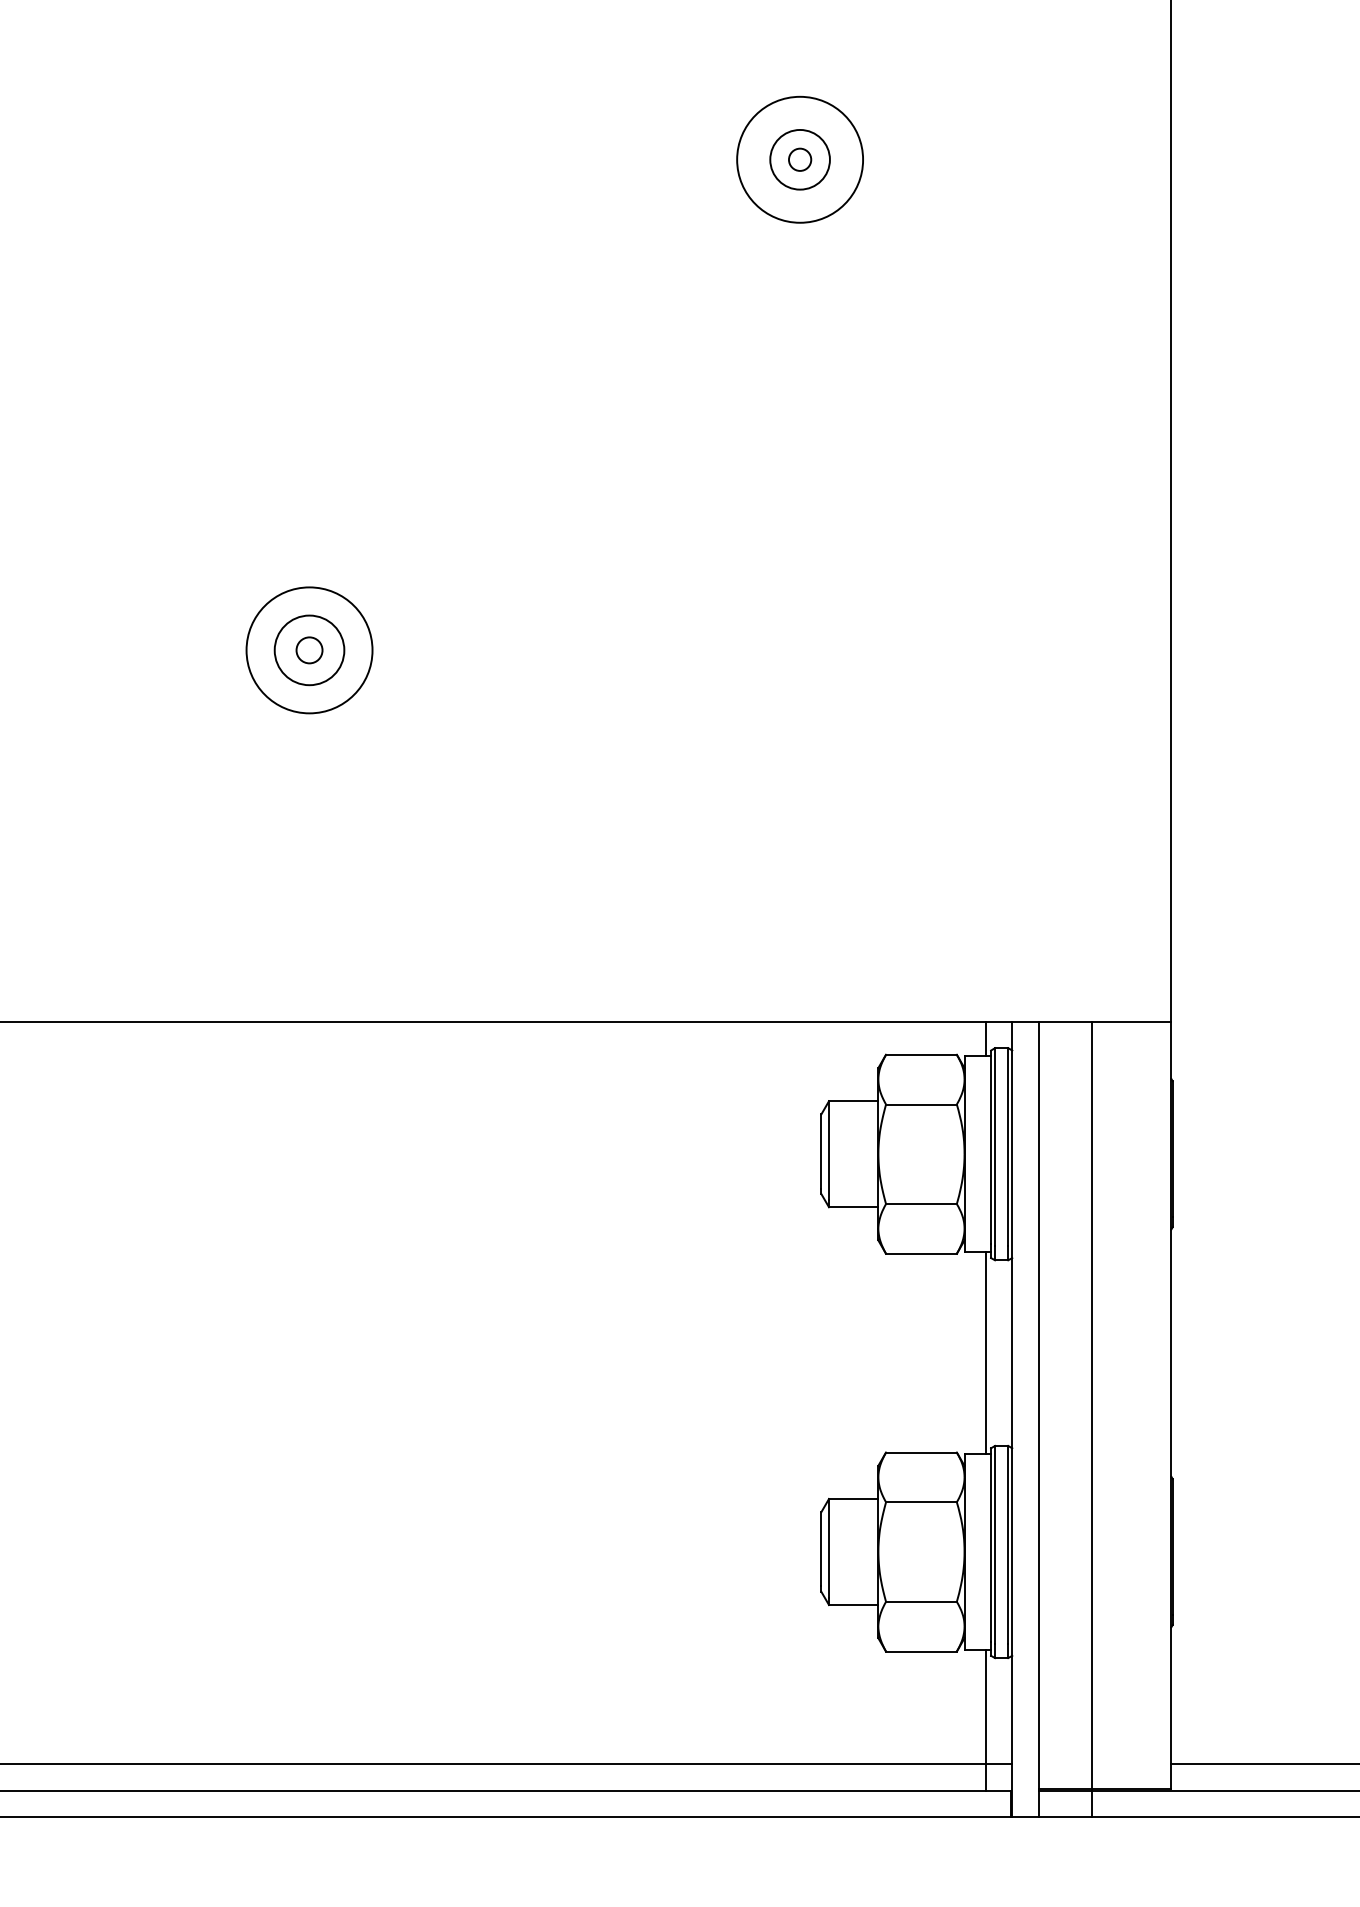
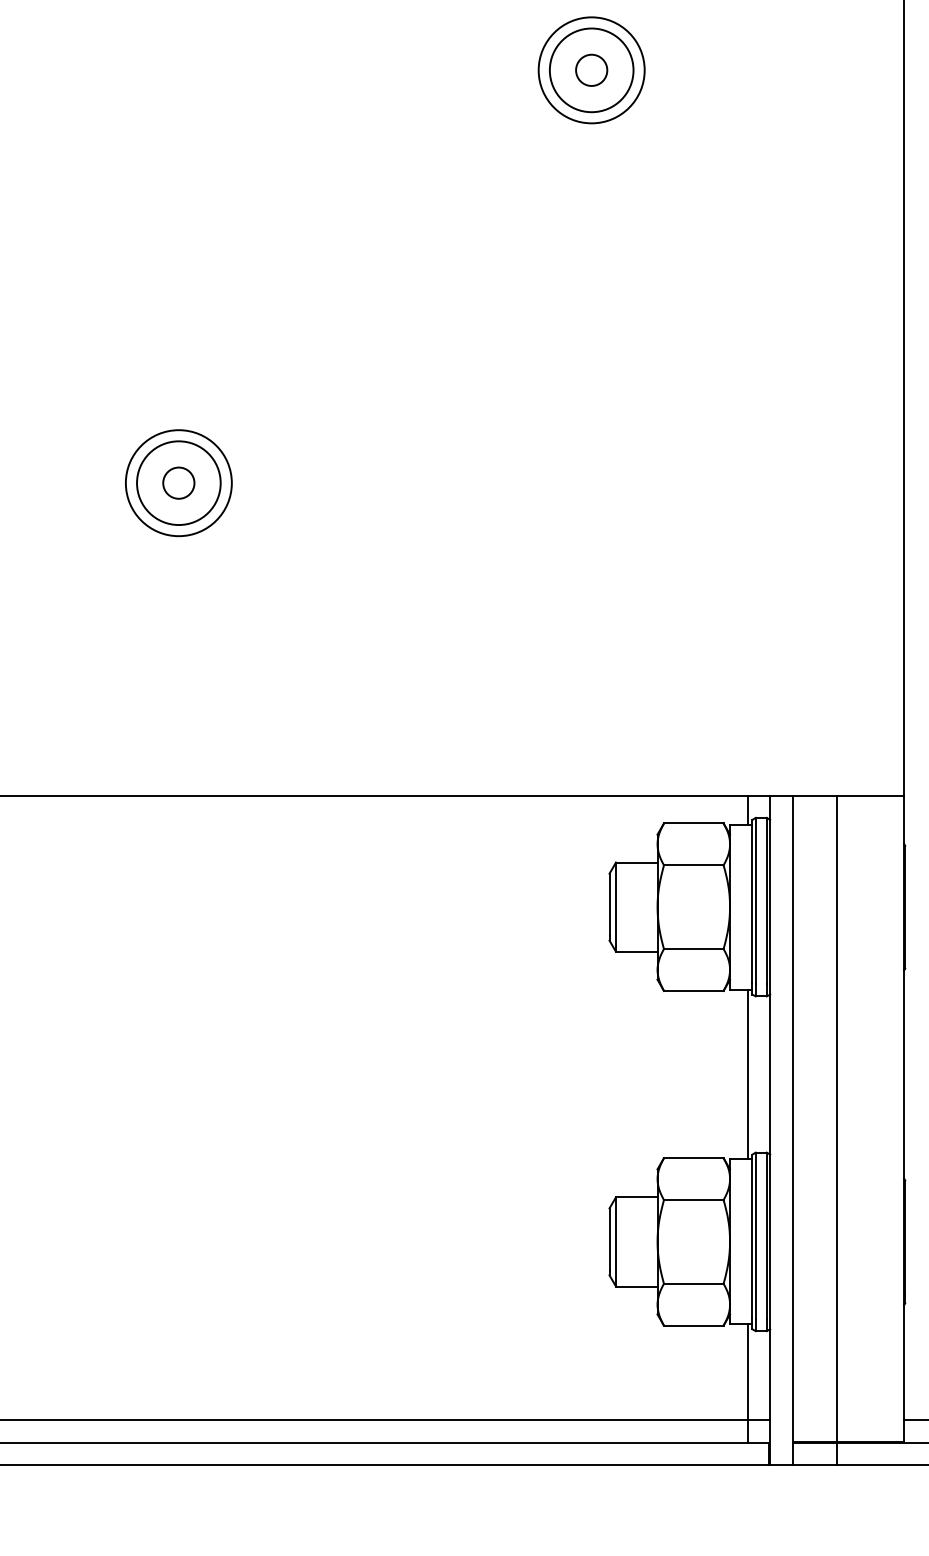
circle: (799, 159) -> (591, 70), size x1.67
circle: (799, 159) -> (591, 70), size x1.67
circle: (309, 649) -> (178, 482), size x1.43
circle: (309, 650) -> (178, 483), size x1.43

